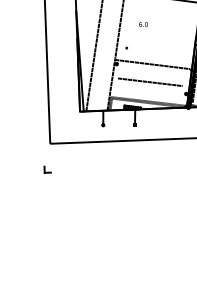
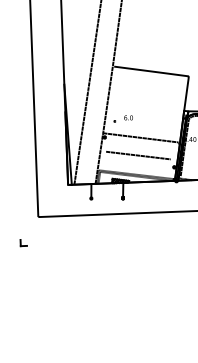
text: (143, 24) -> (128, 117), moved
part: (47, 170) -> (23, 243), moved

